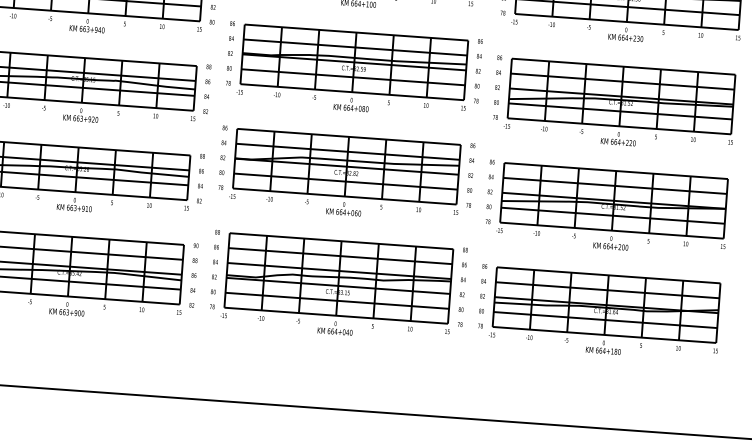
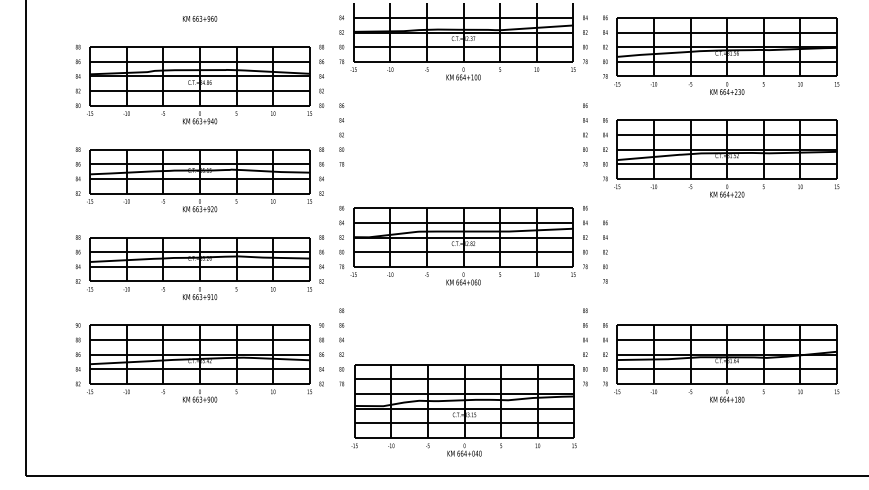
part: (352, 70) -> (462, 143), removed
part: (612, 209) -> (726, 260), removed
part: (337, 287) -> (463, 410), moved

